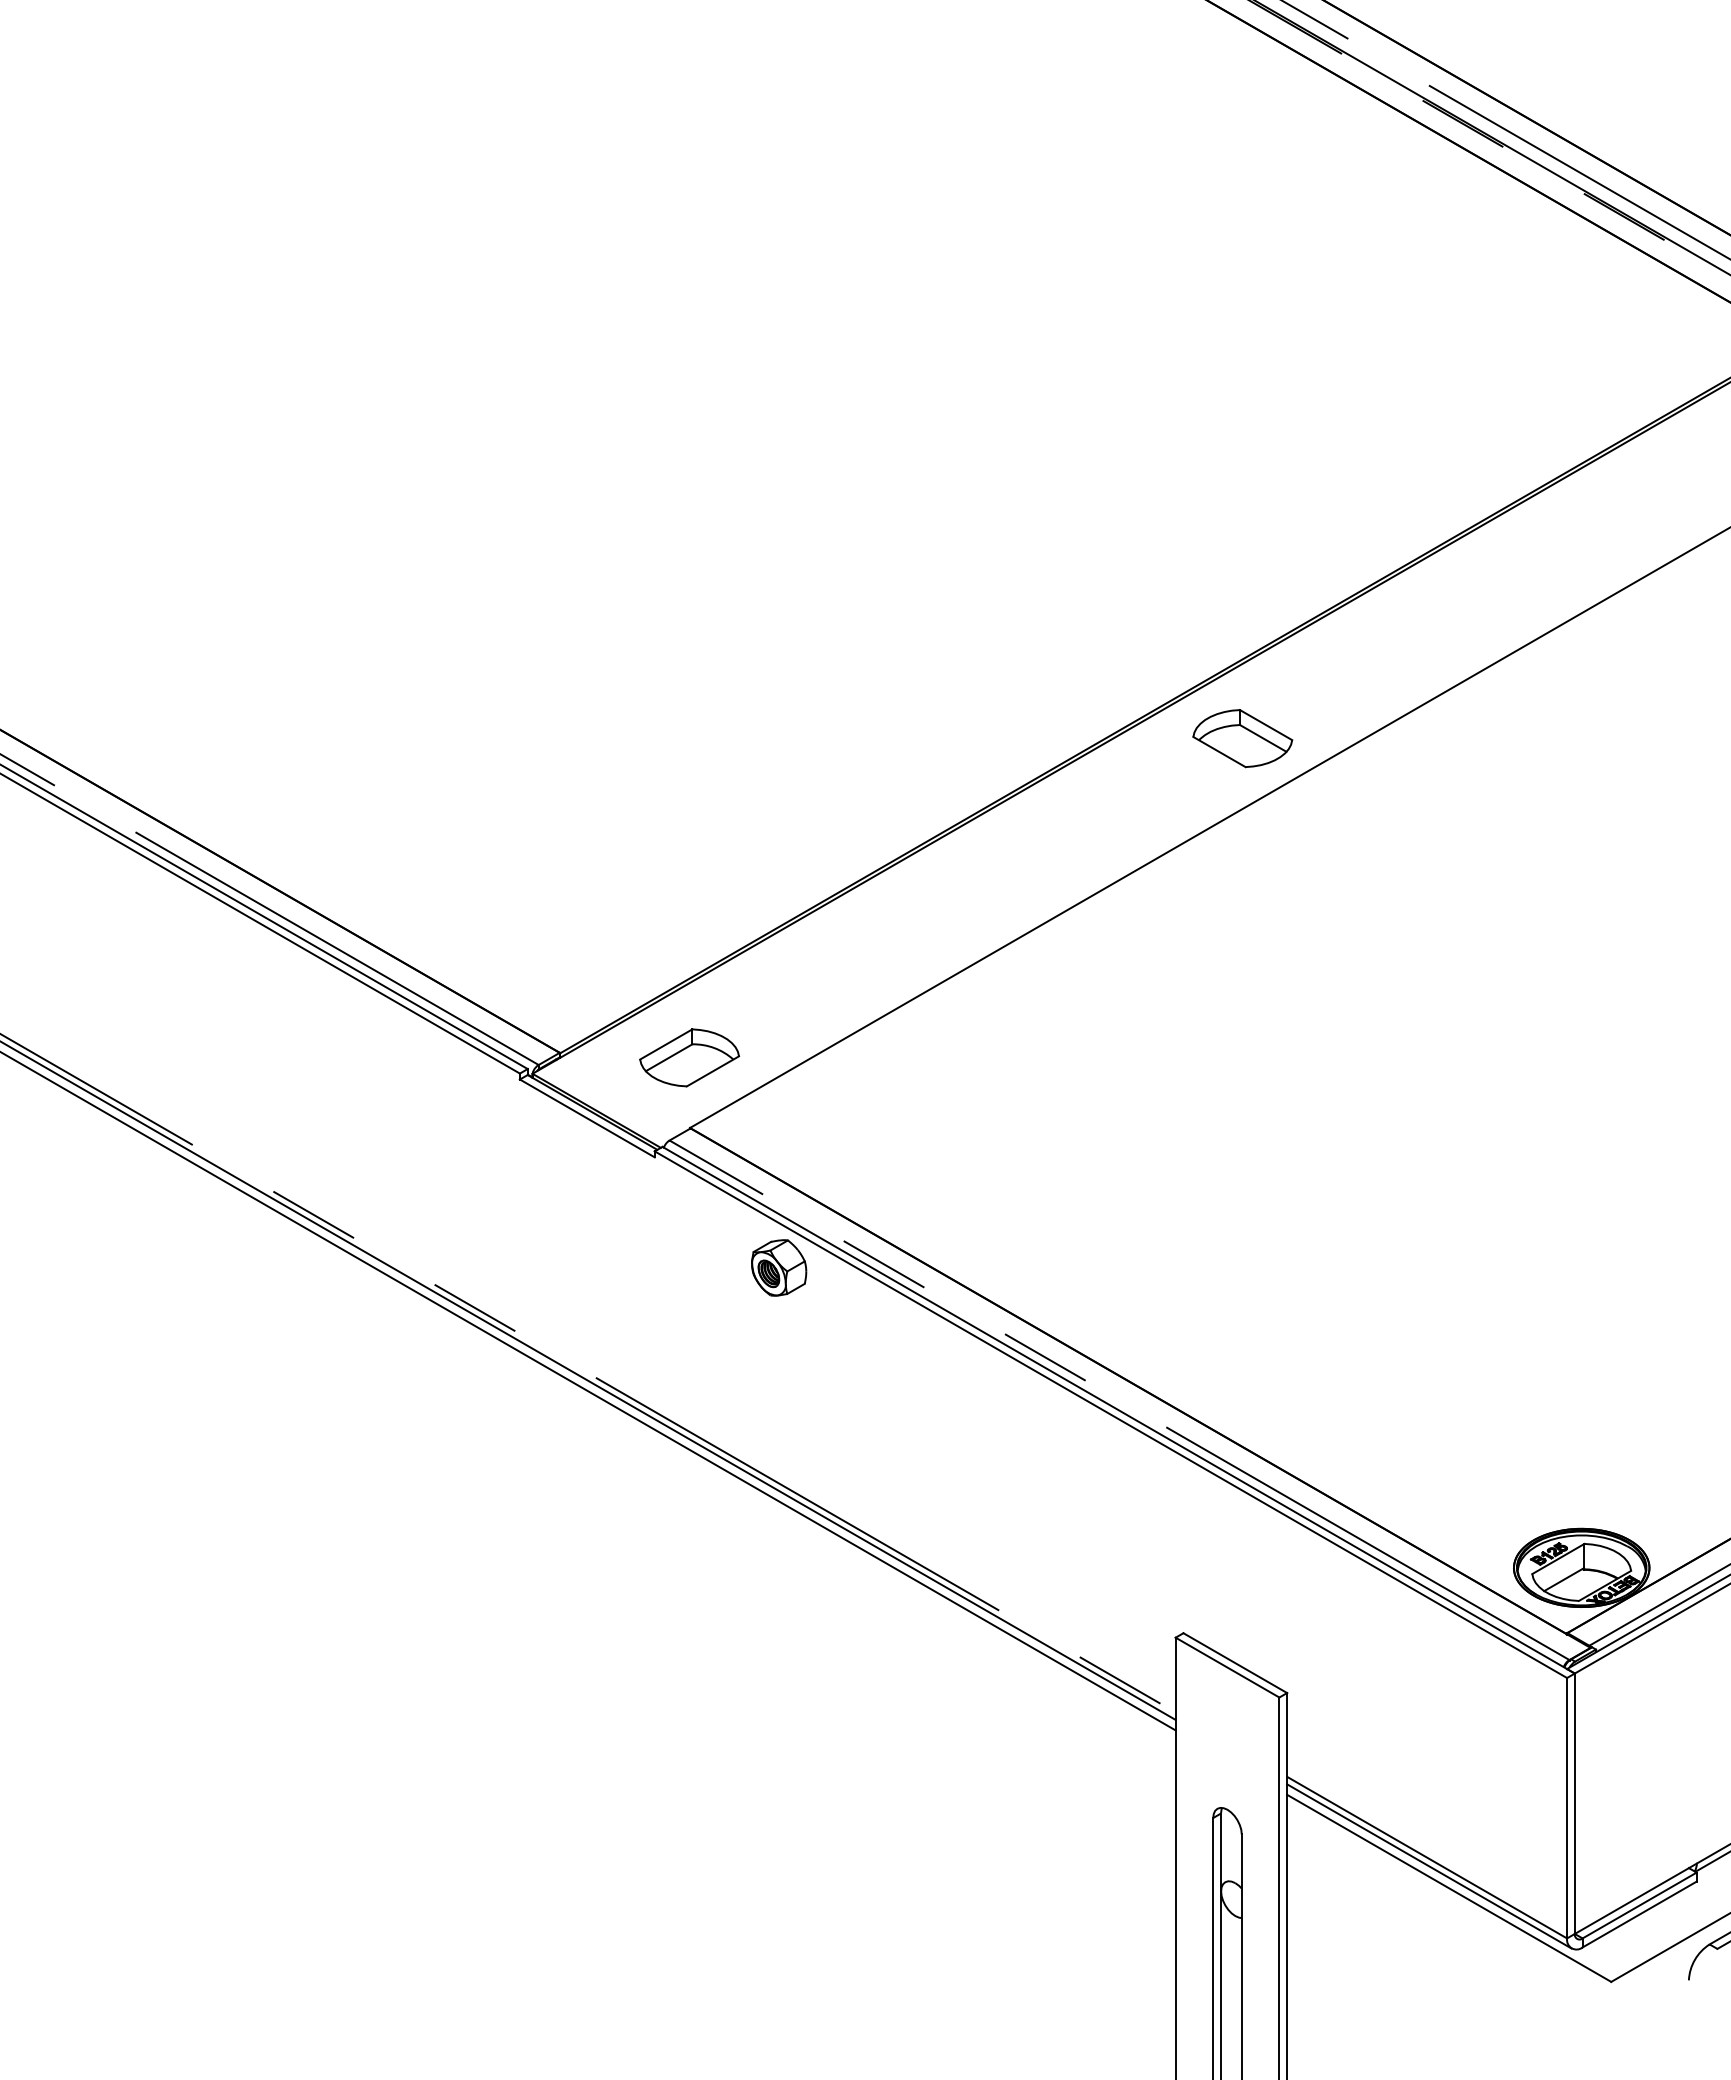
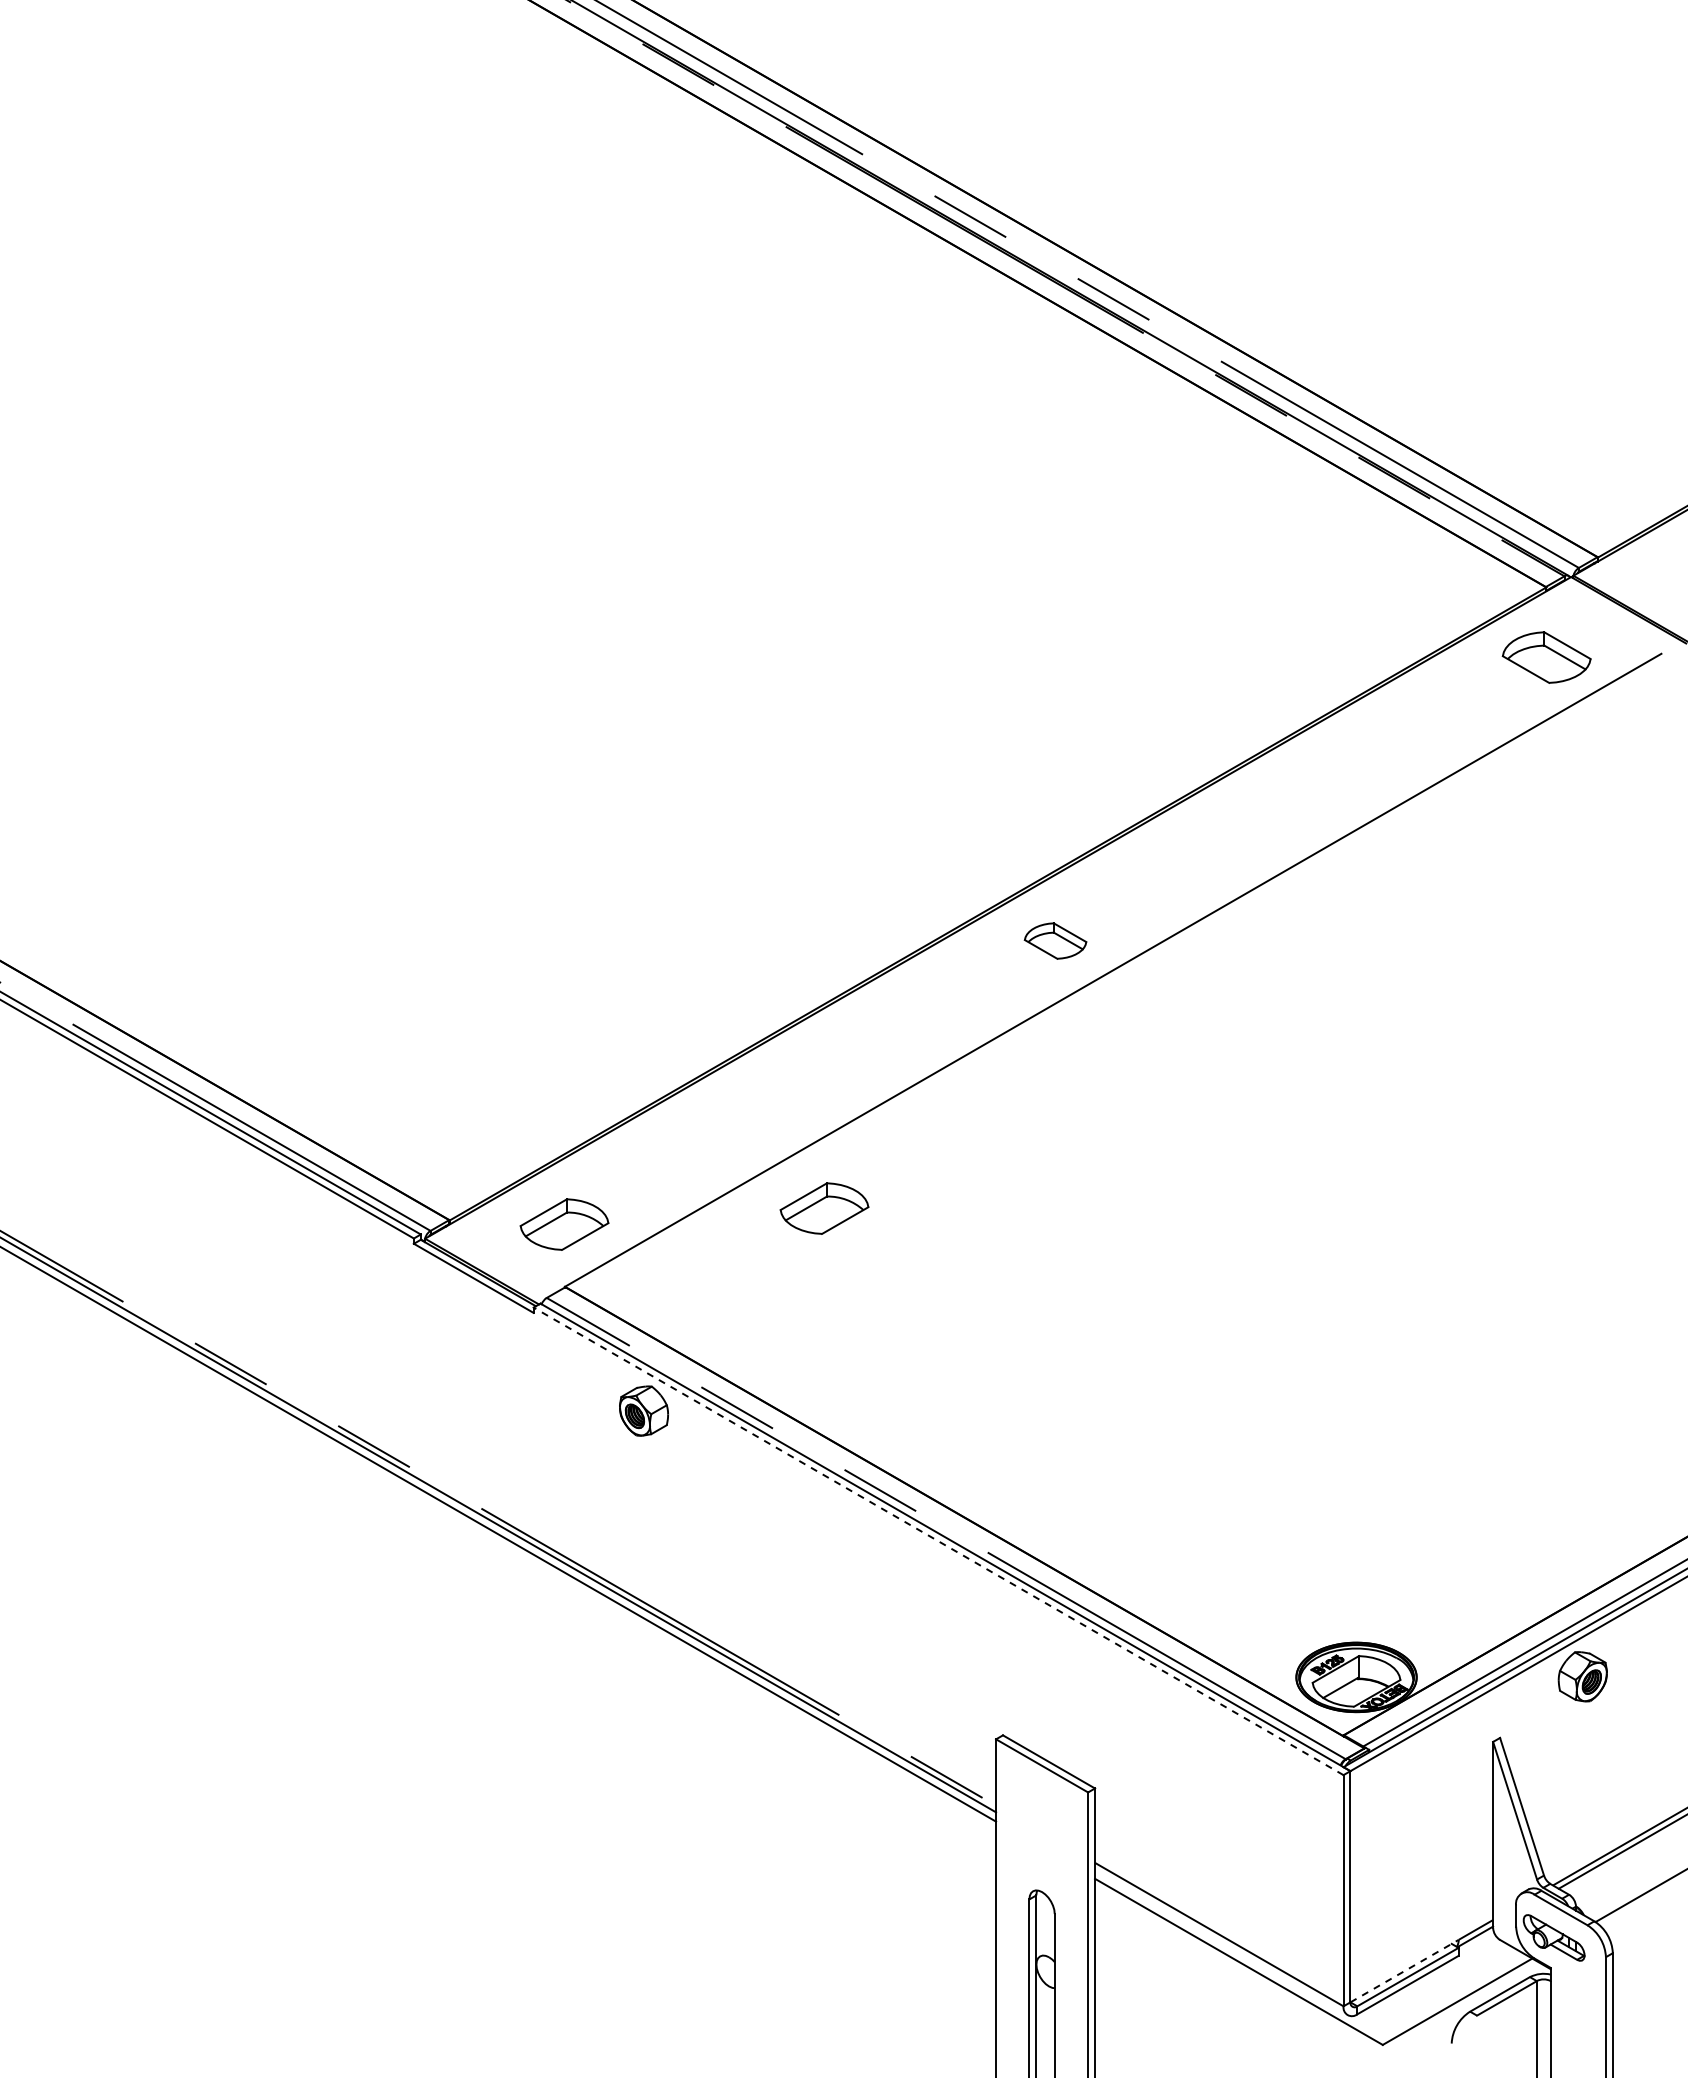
part: (1242, 737) -> (1055, 940), size x0.7
part: (982, 1039) -> (824, 1208), added
line: (1110, 1414) -> (938, 1541), solid -> dashed
line: (1429, 1866) -> (1221, 1942), removed
line: (1635, 1898) -> (1404, 1970), solid -> dashed

